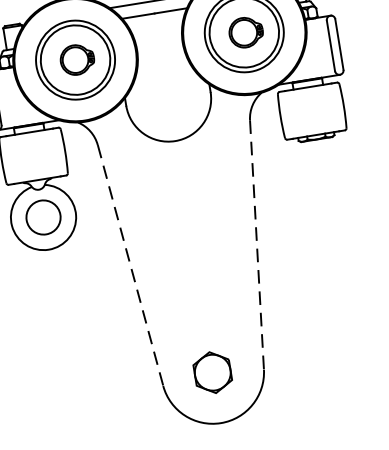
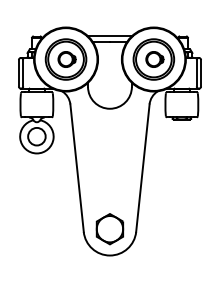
line: (256, 245) -> (142, 168), dashed -> solid
line: (131, 265) -> (77, 168), dashed -> solid
part: (211, 373) -> (109, 229), size x1.43

